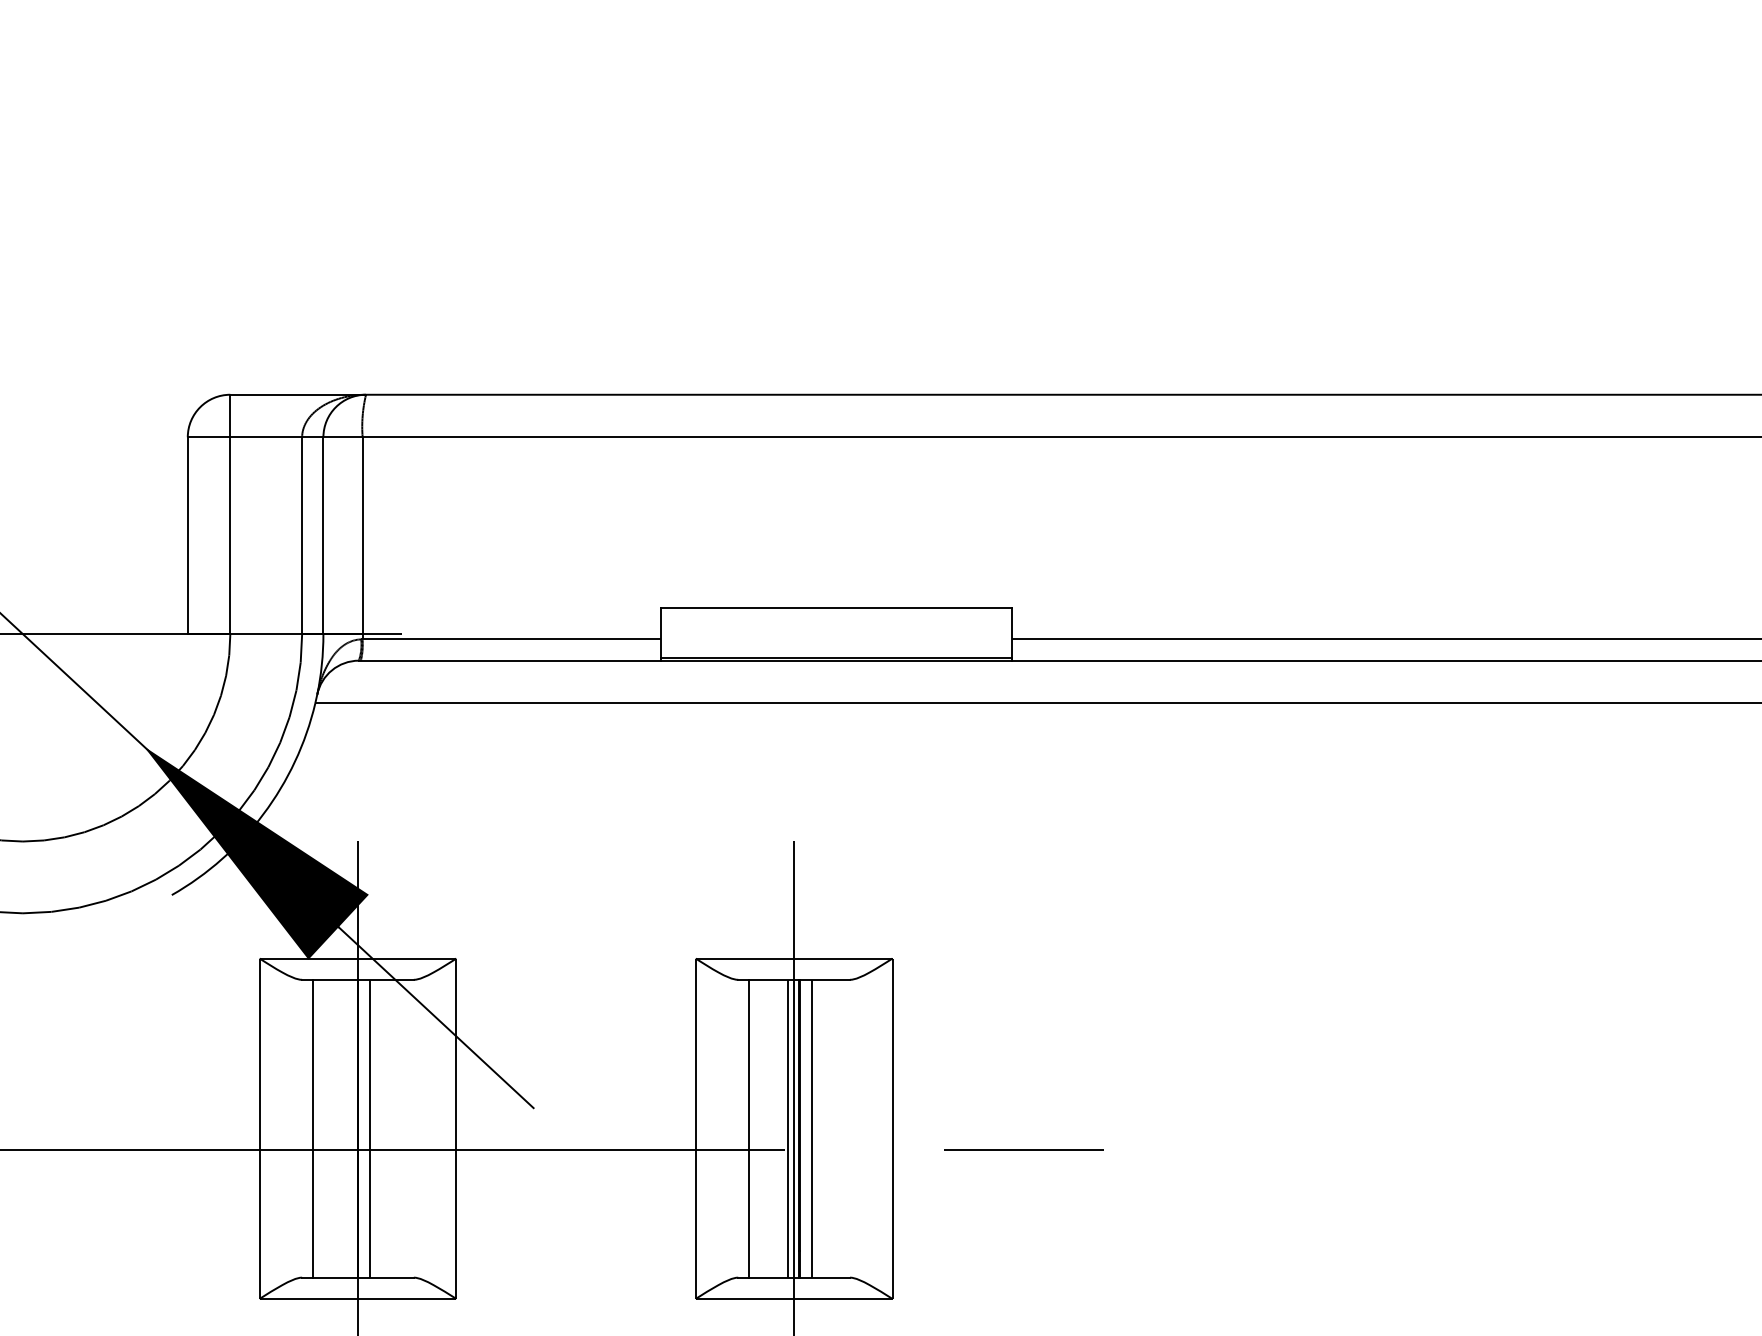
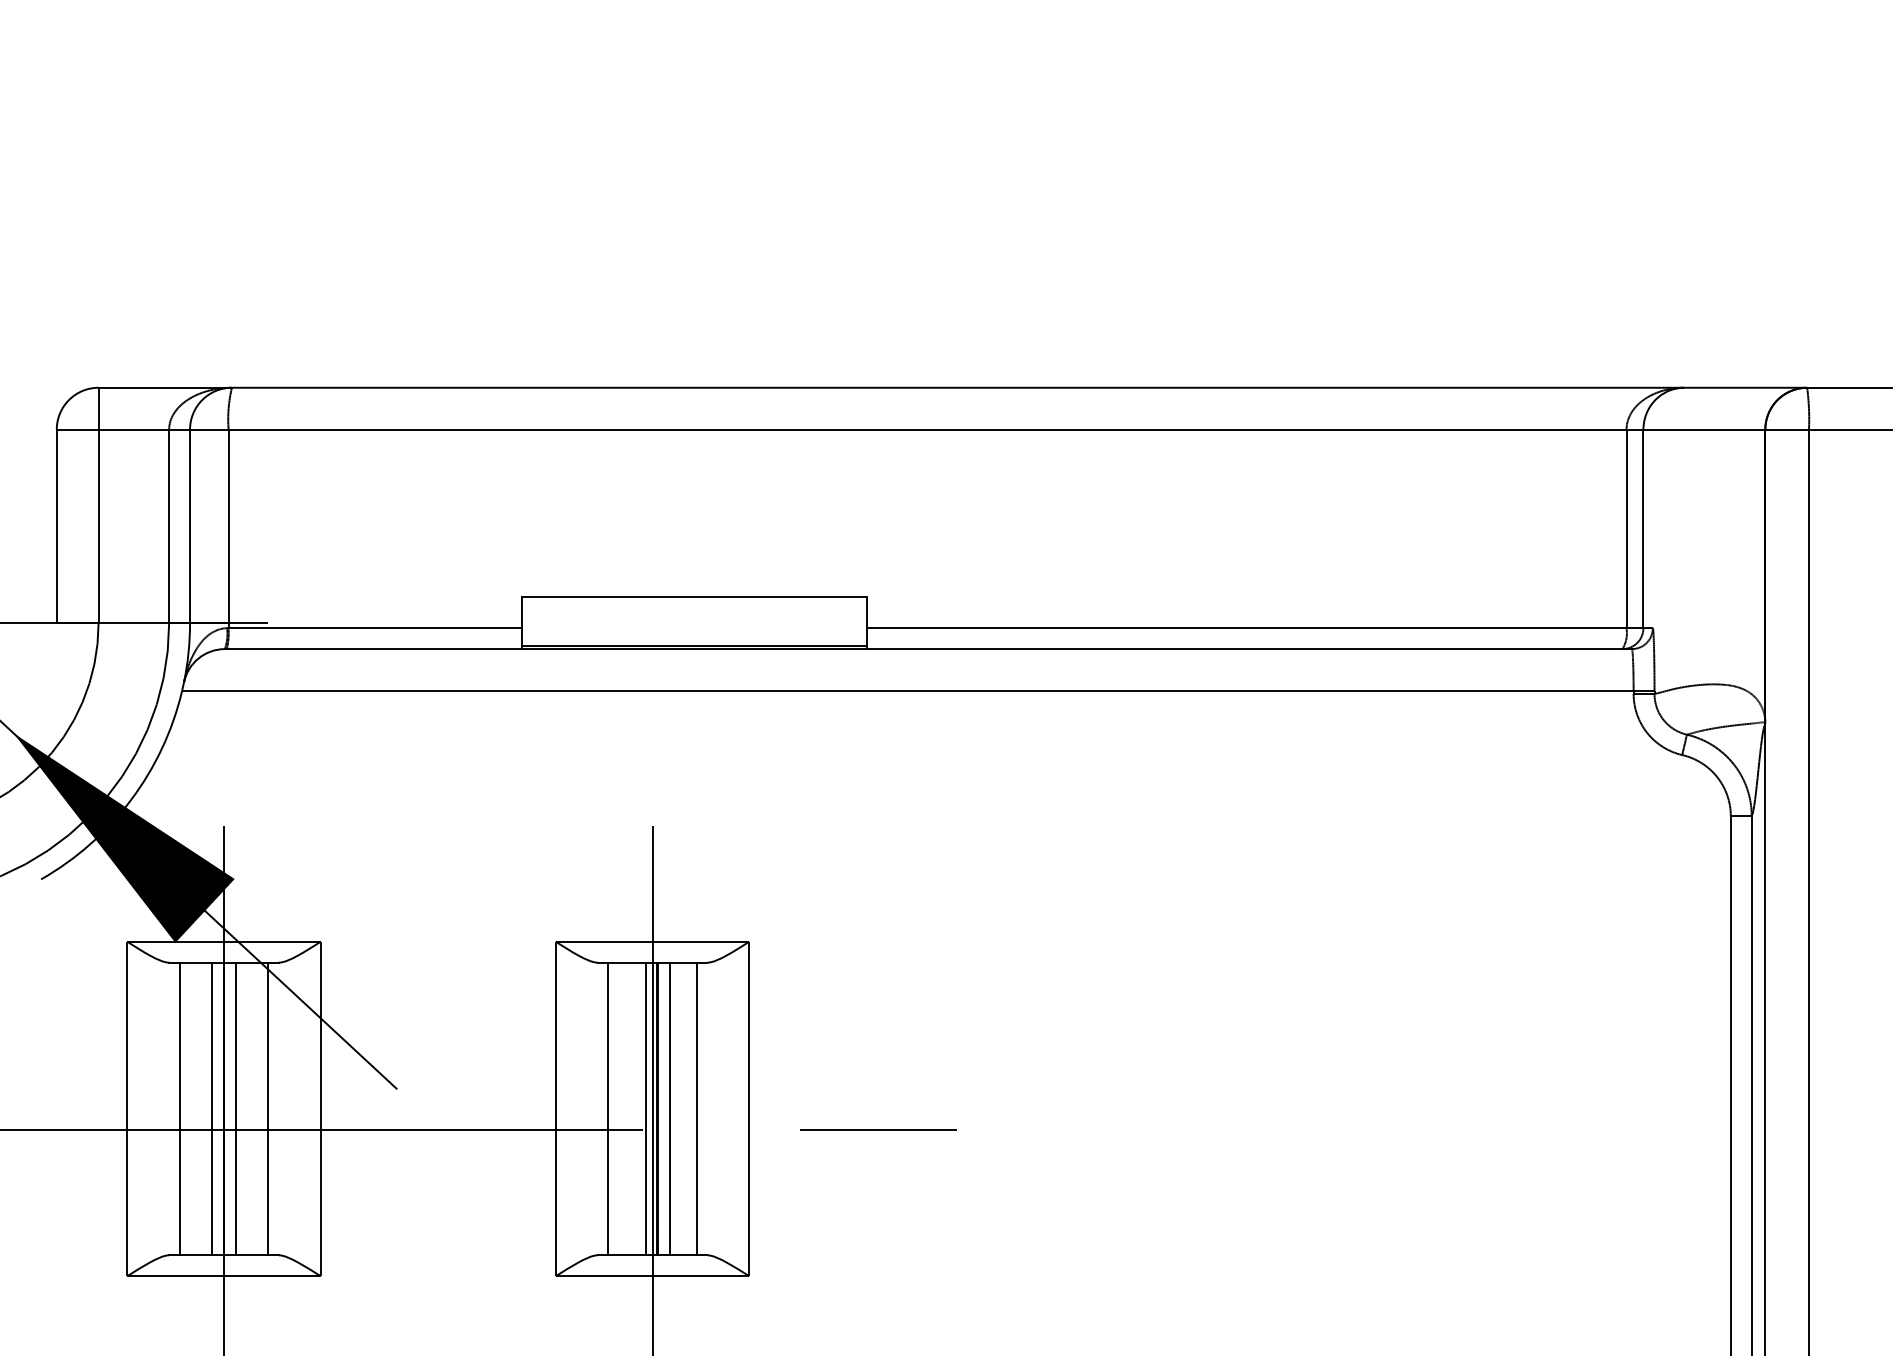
line: (346, 1128) -> (212, 1108), added
line: (403, 1128) -> (268, 1108), added
line: (838, 1128) -> (696, 1108), added

